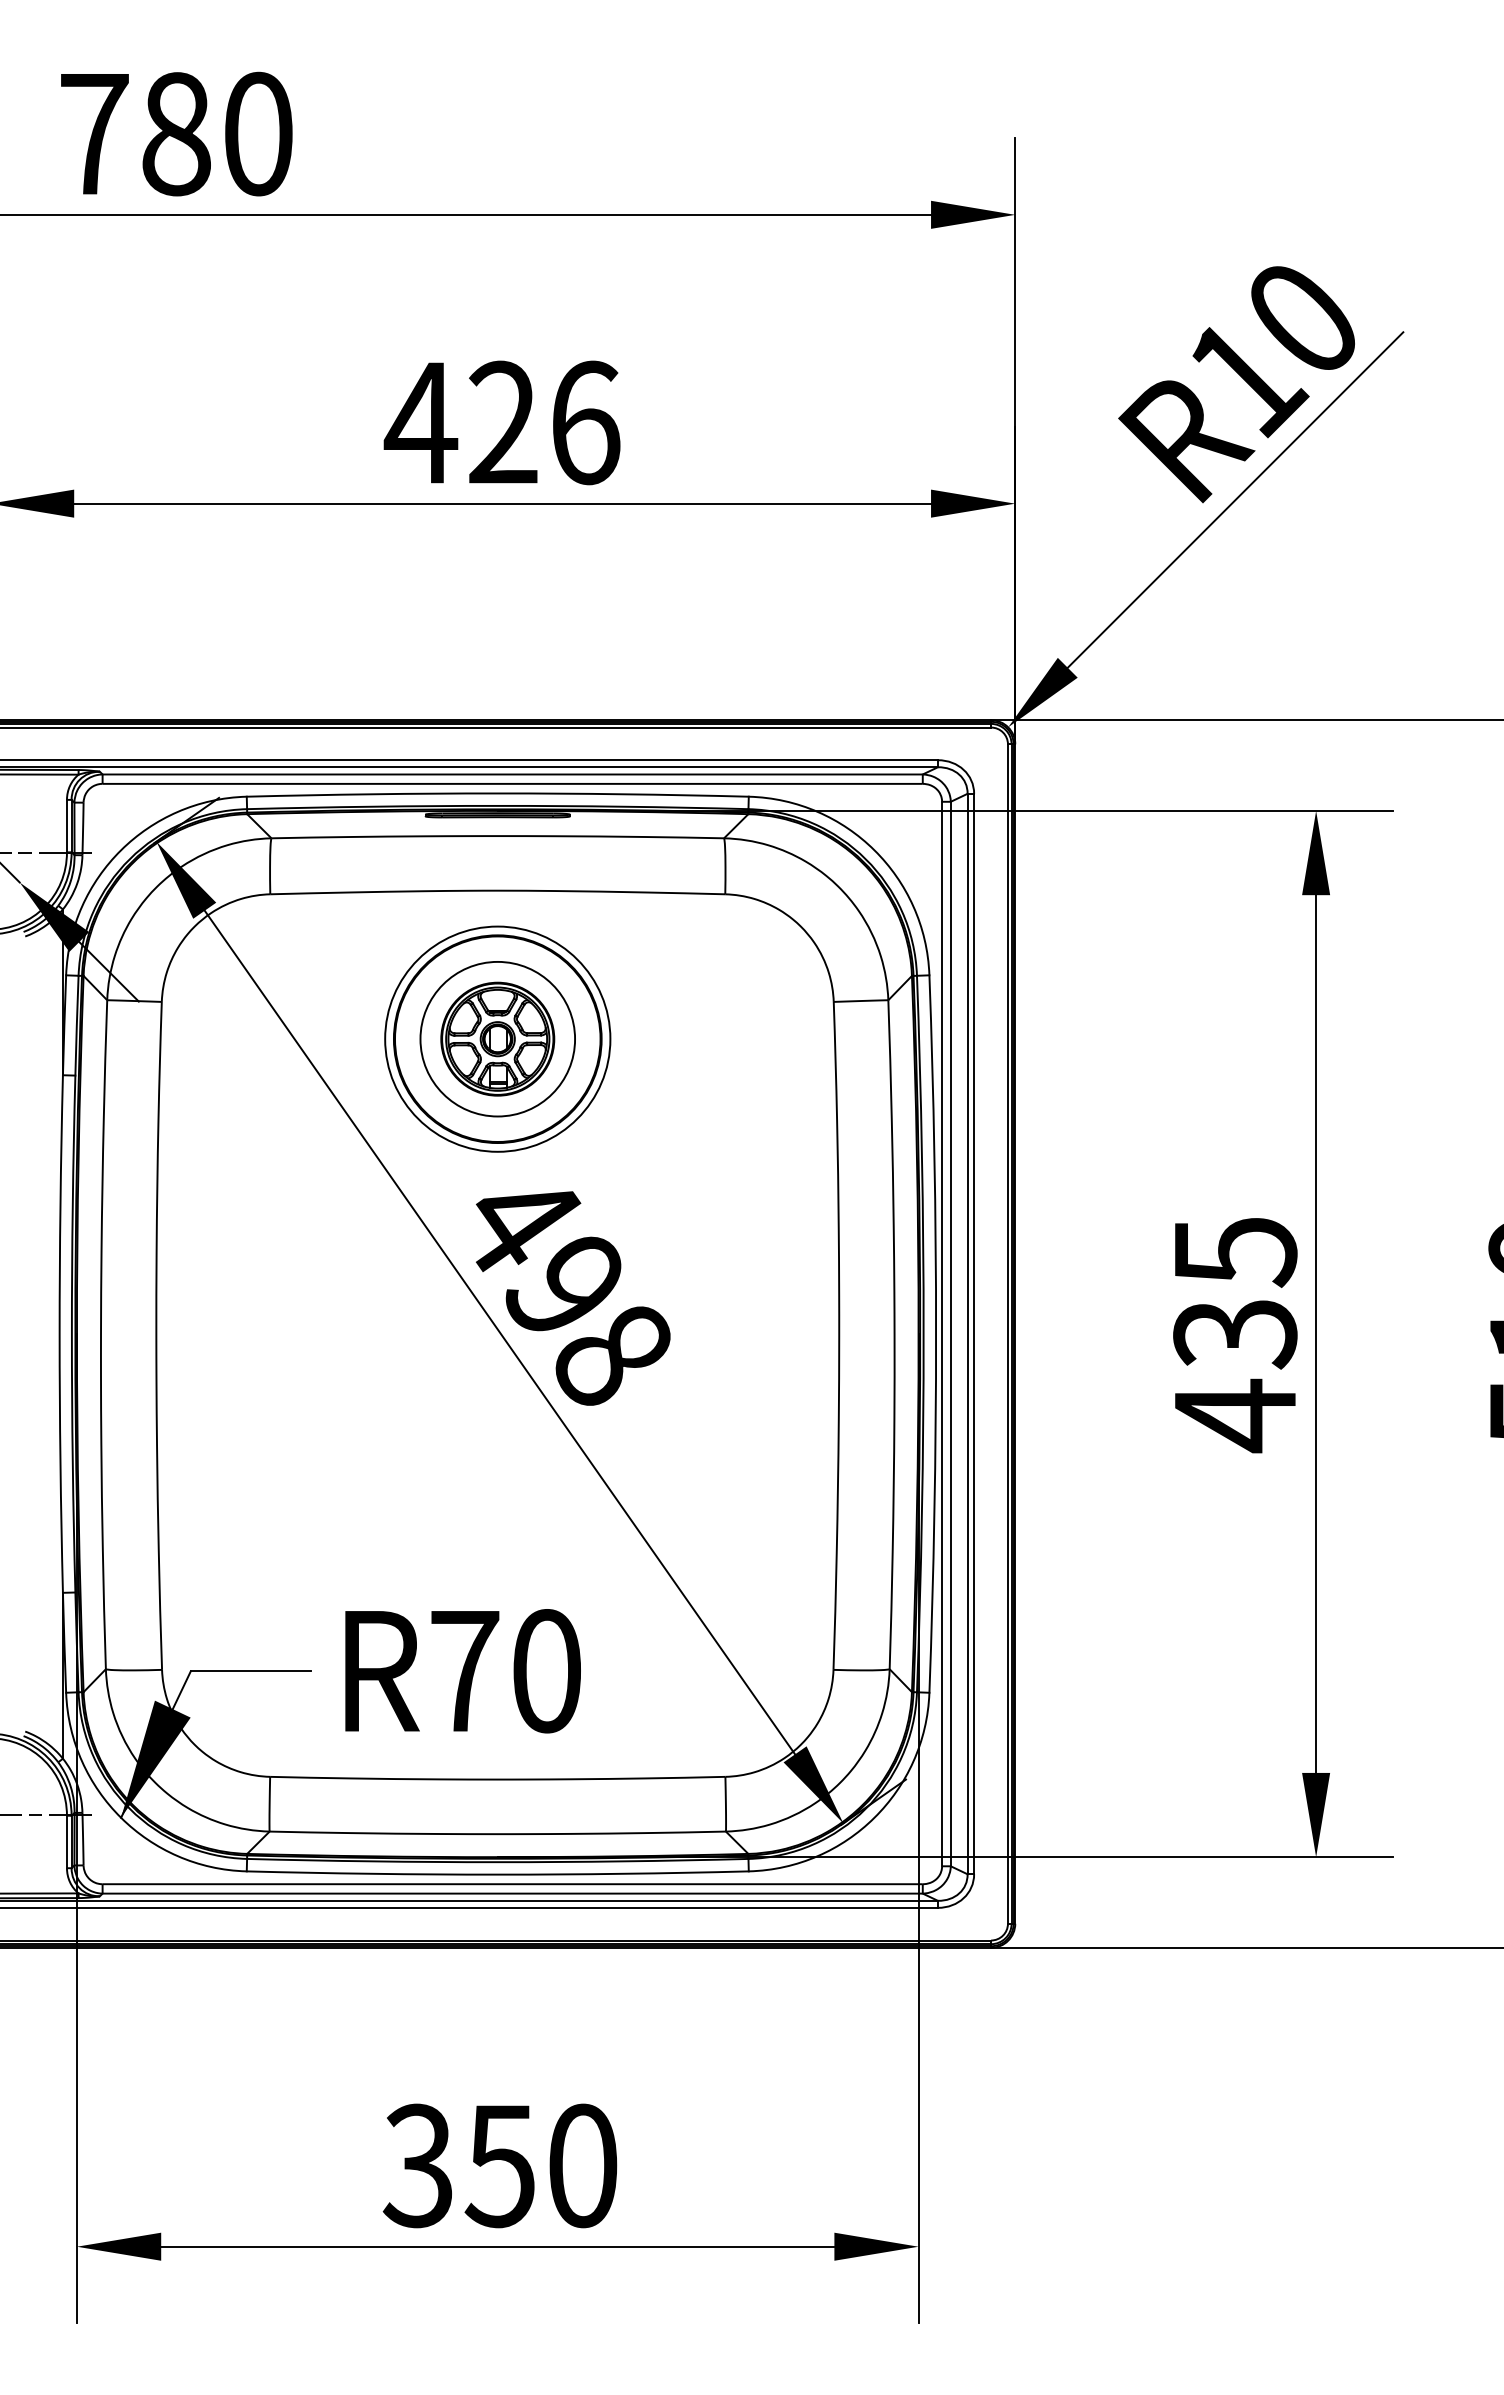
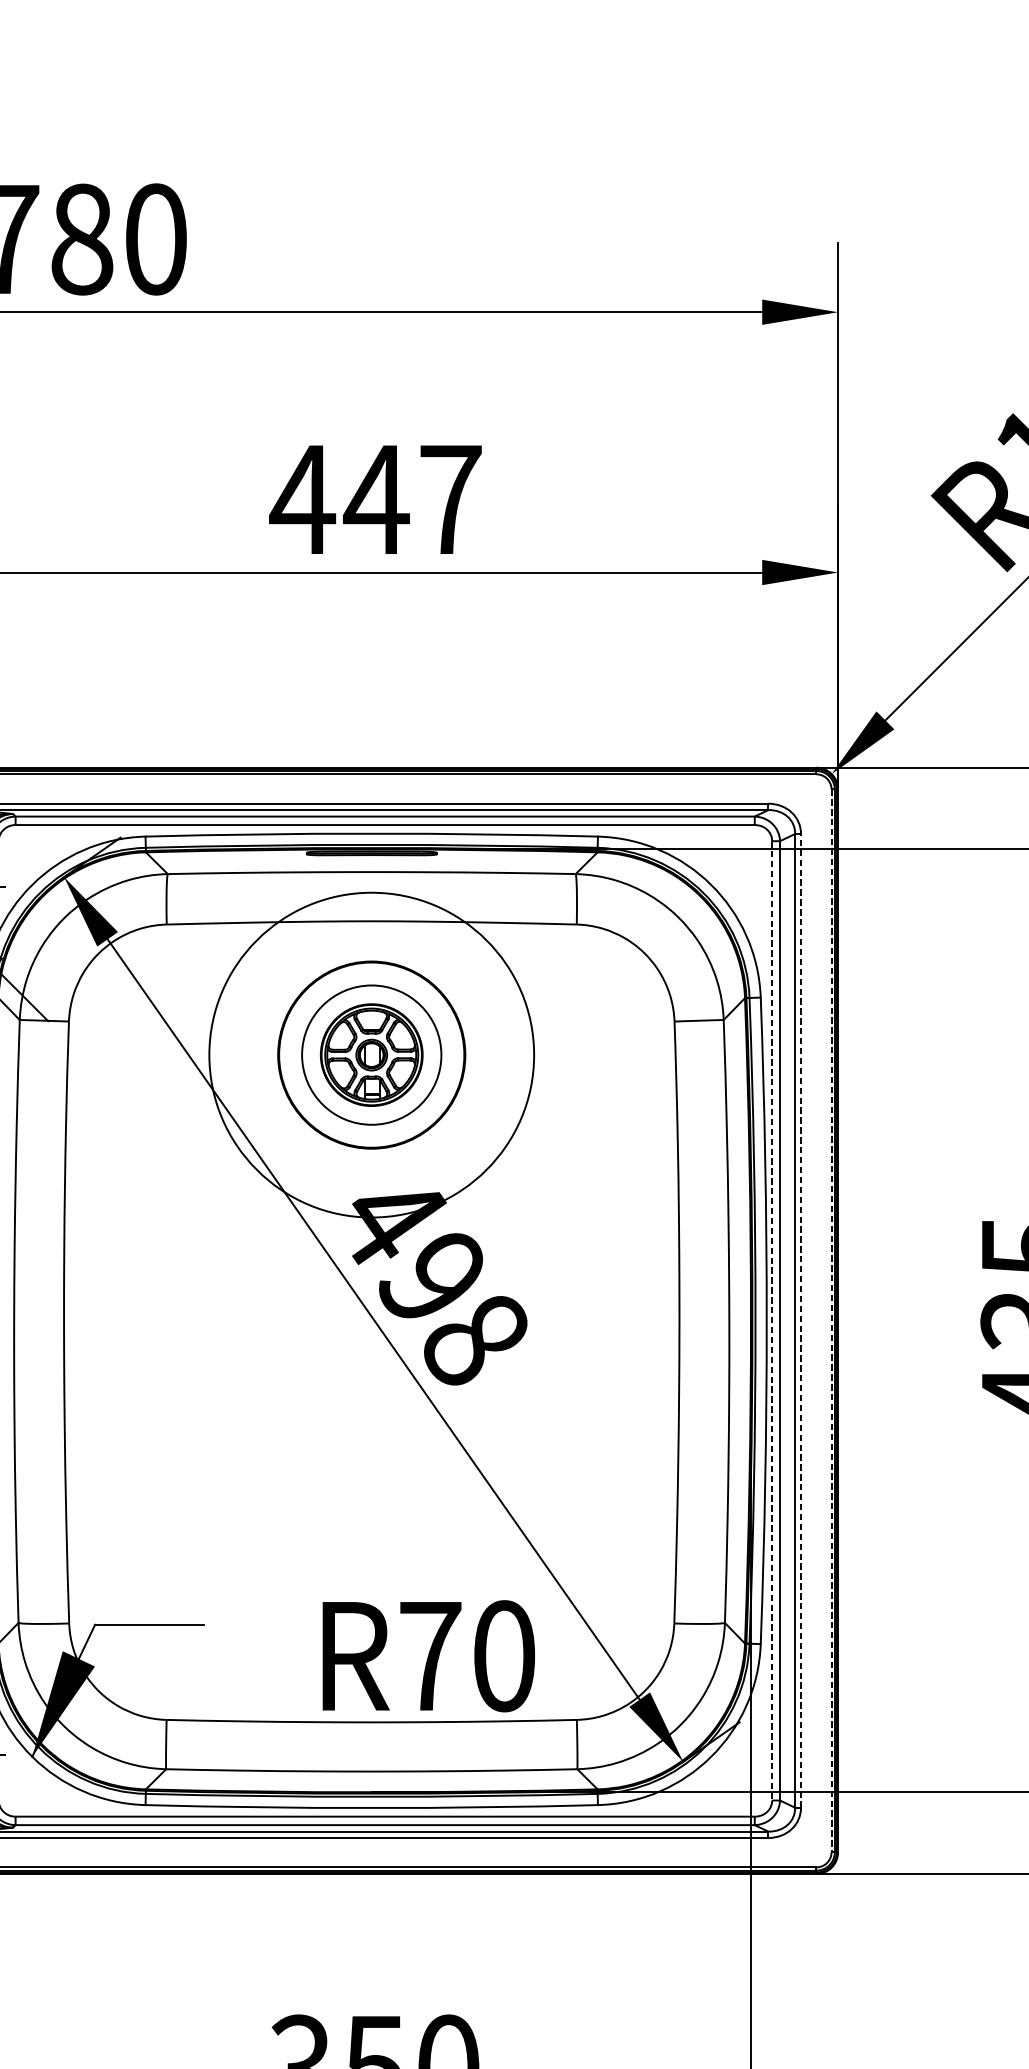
text: (542, 422) -> (412, 499), 426 -> 447
circle: (497, 1038) -> (371, 1054), size x1.6
line: (974, 1333) -> (801, 1320), solid -> dashed
line: (942, 1334) -> (772, 1321), solid -> dashed
line: (1007, 1334) -> (831, 1321), solid -> dashed
text: (462, 1671) -> (428, 1656), moved

